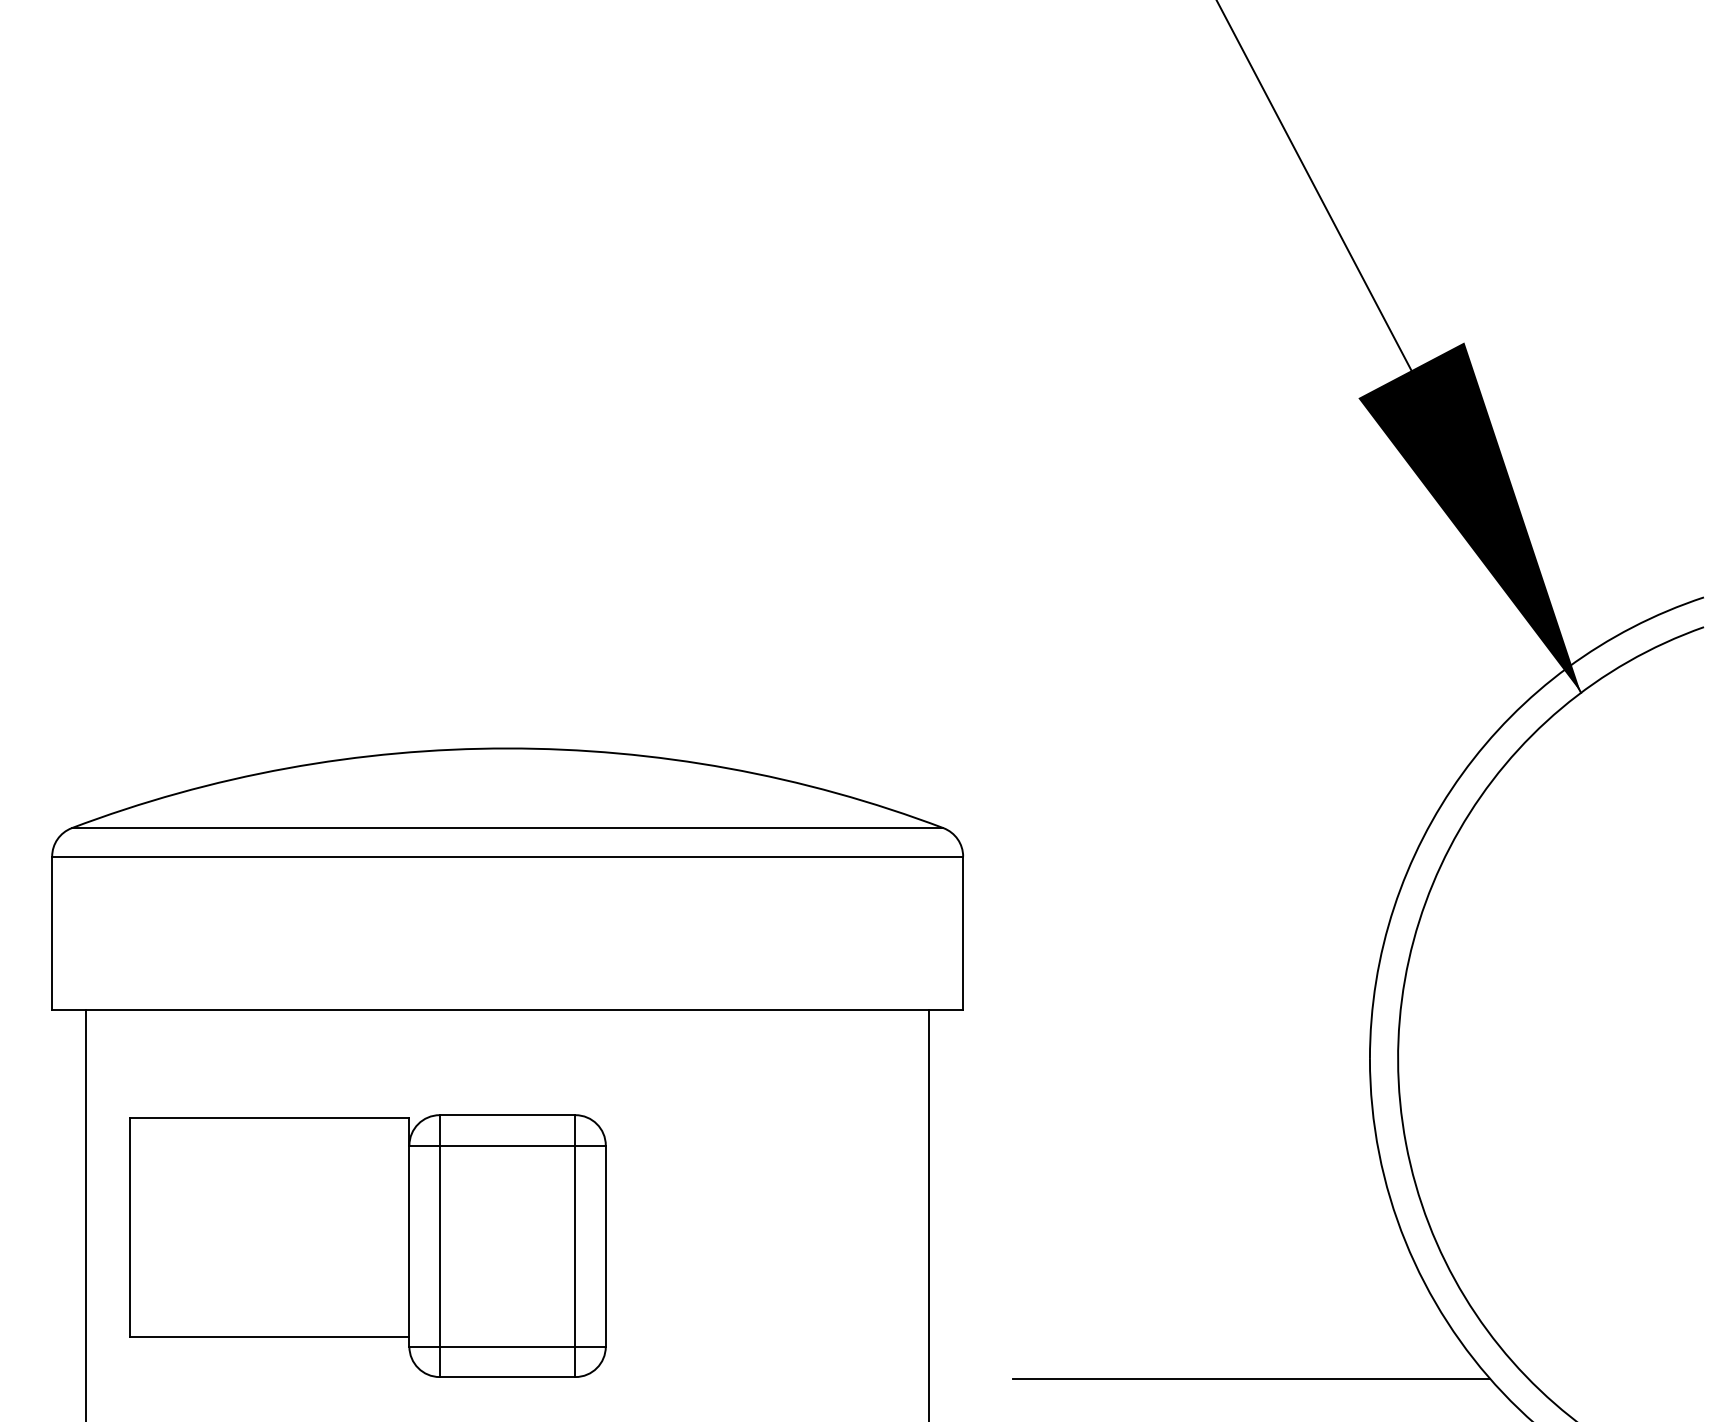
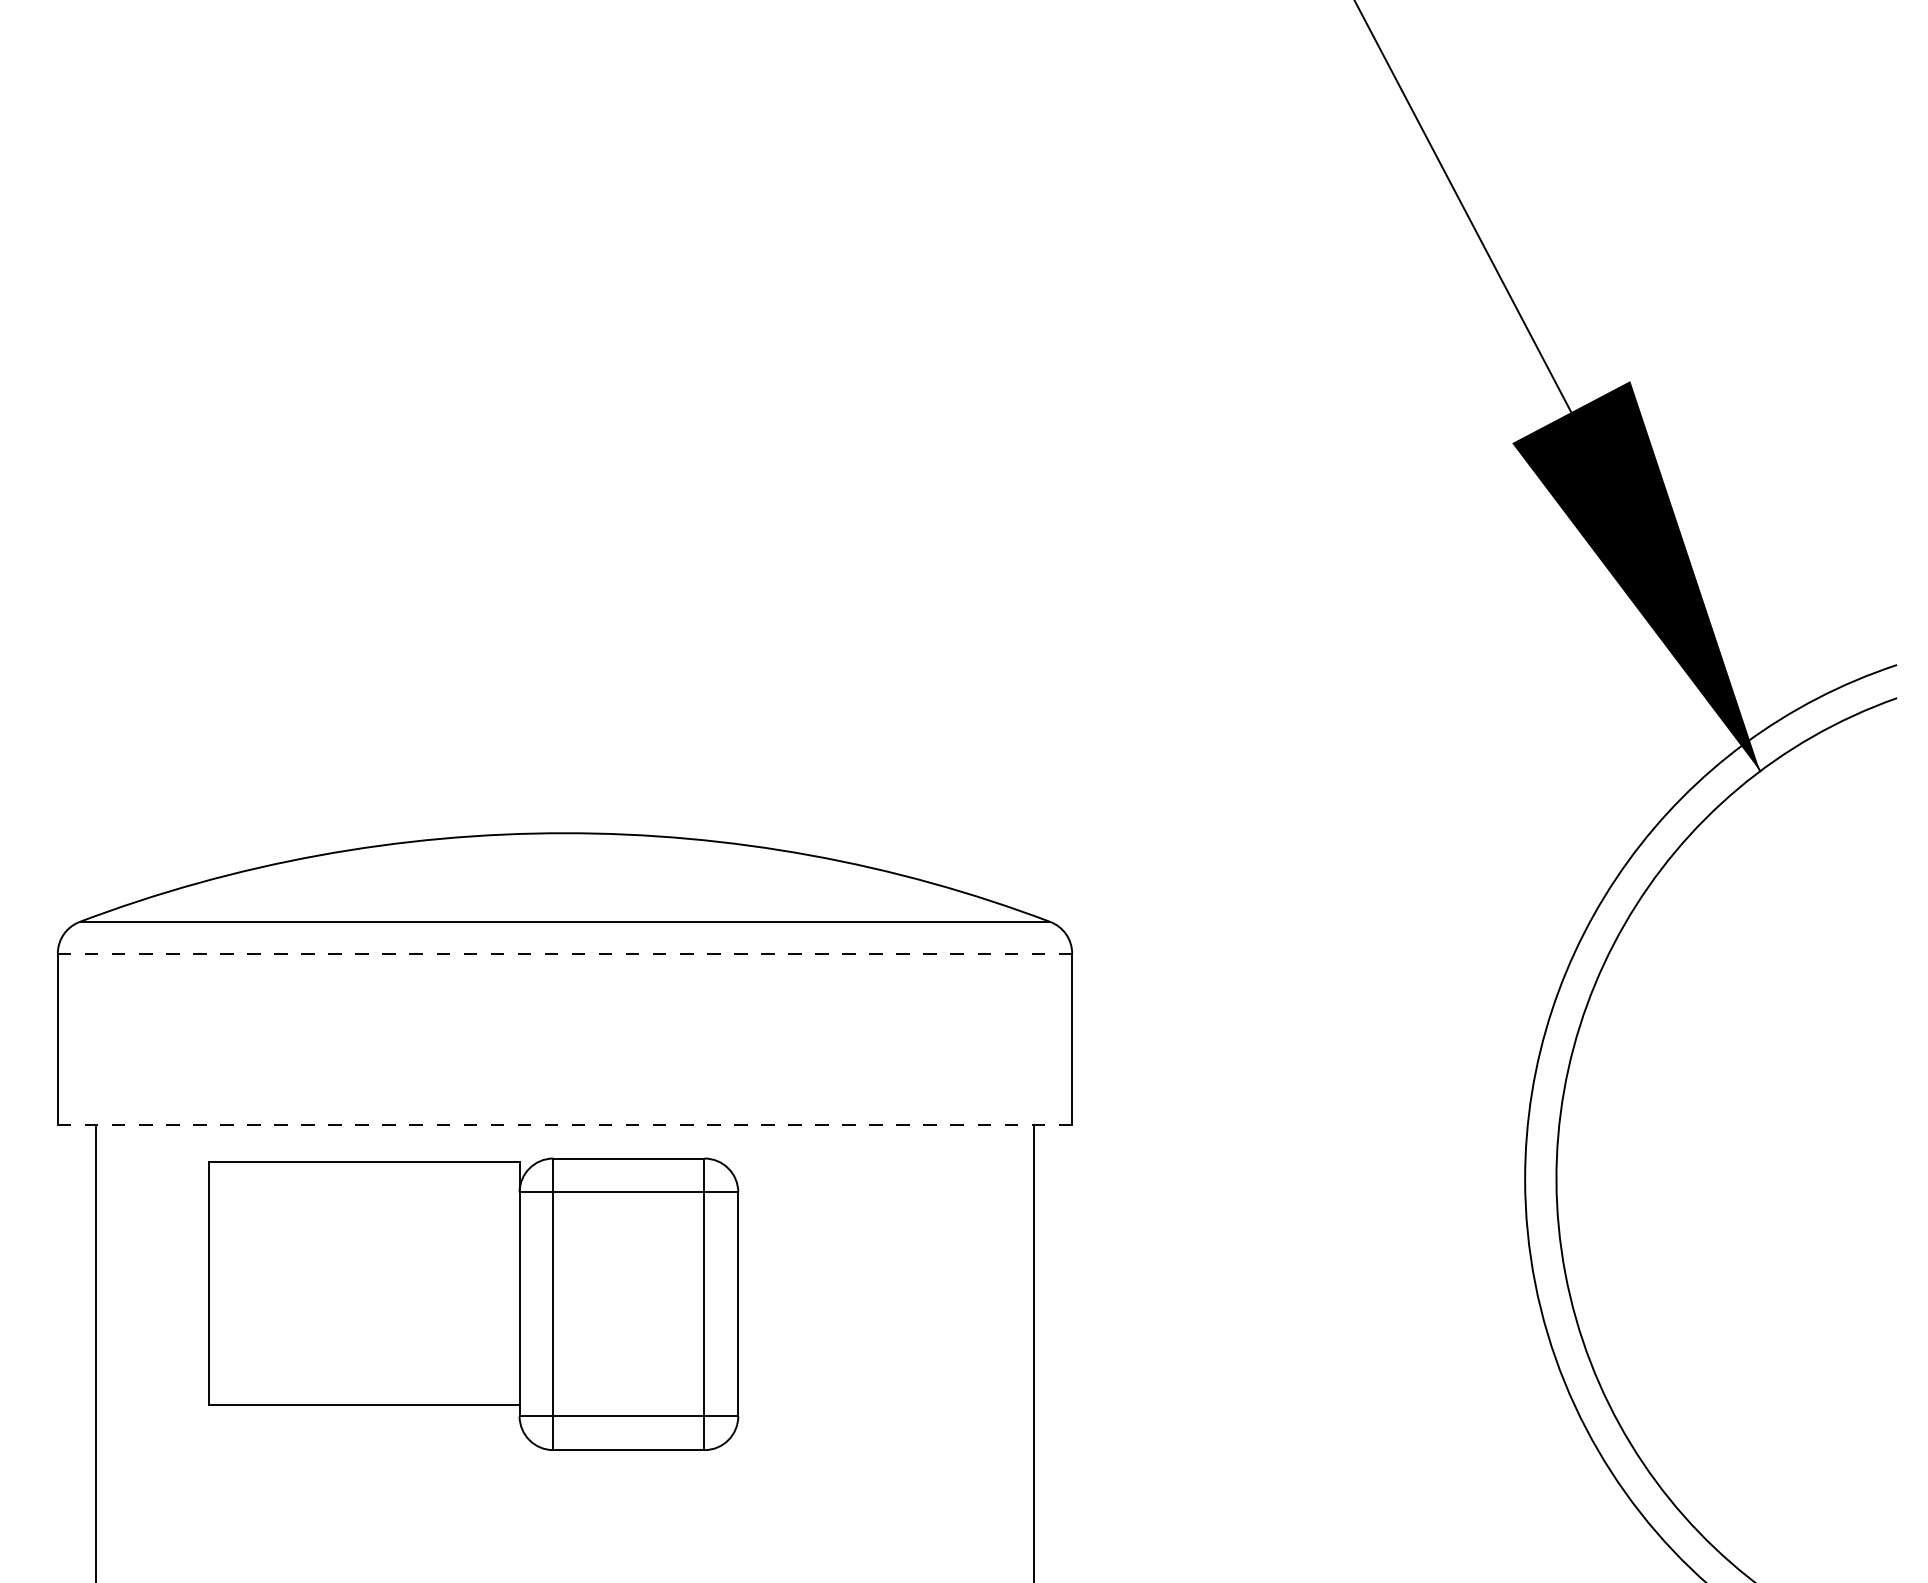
line: (507, 856) -> (564, 953), solid -> dashed
line: (507, 1010) -> (564, 1124), solid -> dashed
part: (368, 1245) -> (473, 1303), moved
line: (1251, 1379) -> (1393, 1535), removed

